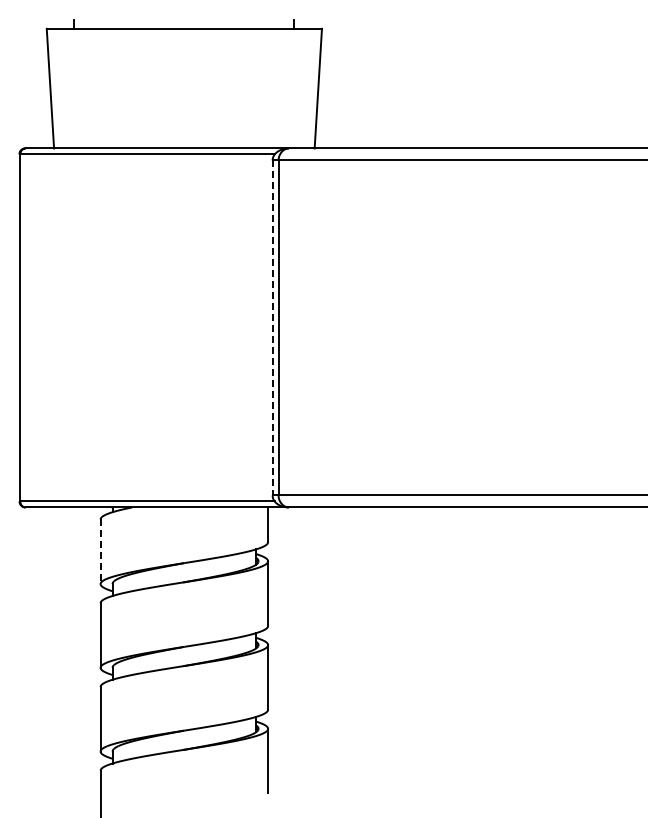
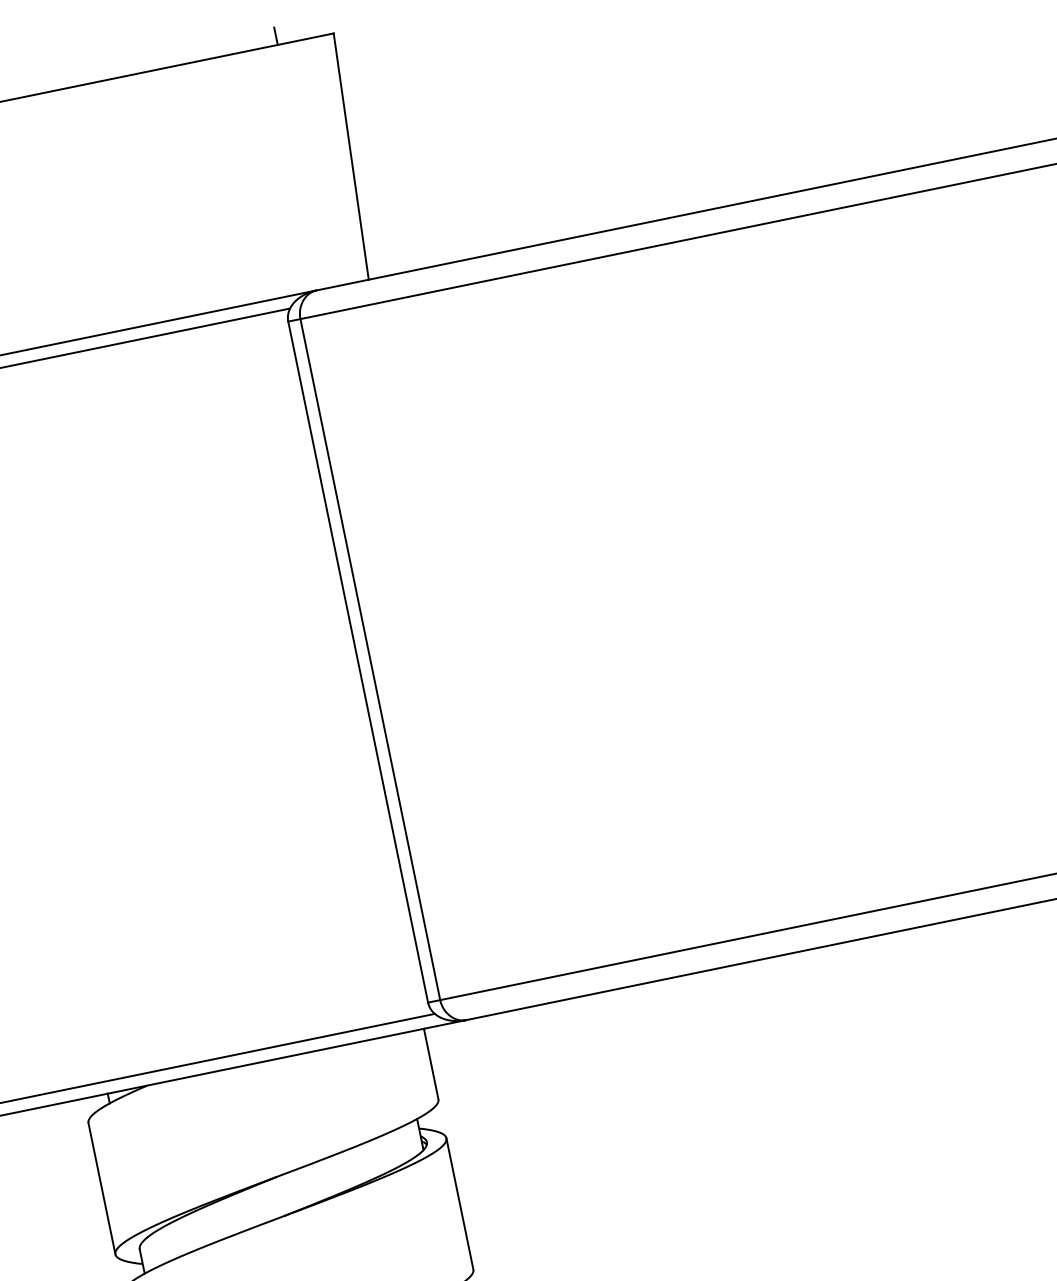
line: (272, 327) -> (357, 661), dashed -> solid
line: (100, 552) -> (102, 1190), dashed -> solid

